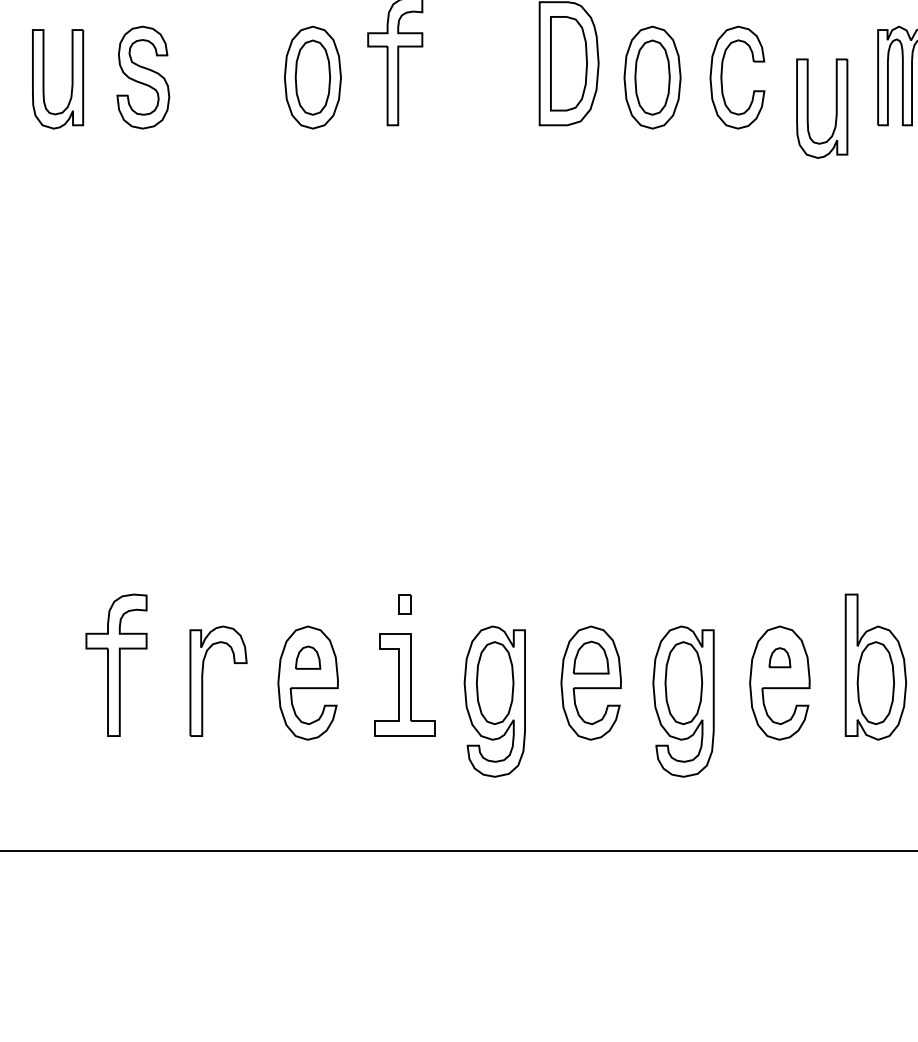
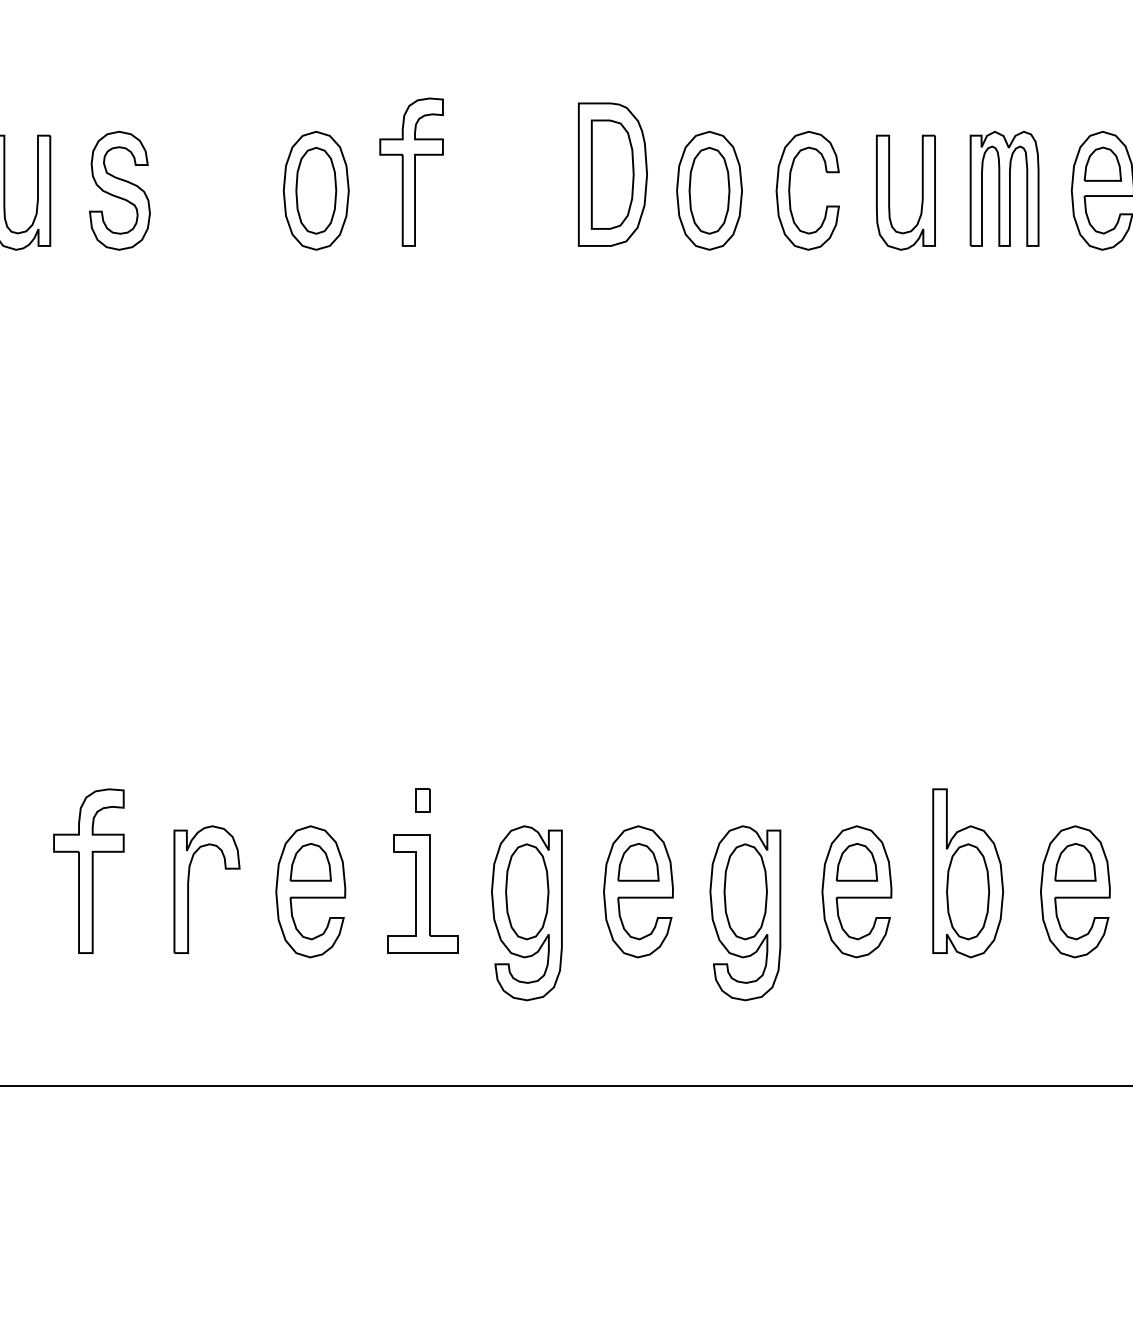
part: (808, 108) -> (889, 192), moved
part: (307, 657) -> (310, 862), size x1.43
part: (779, 657) -> (856, 862), size x1.67

